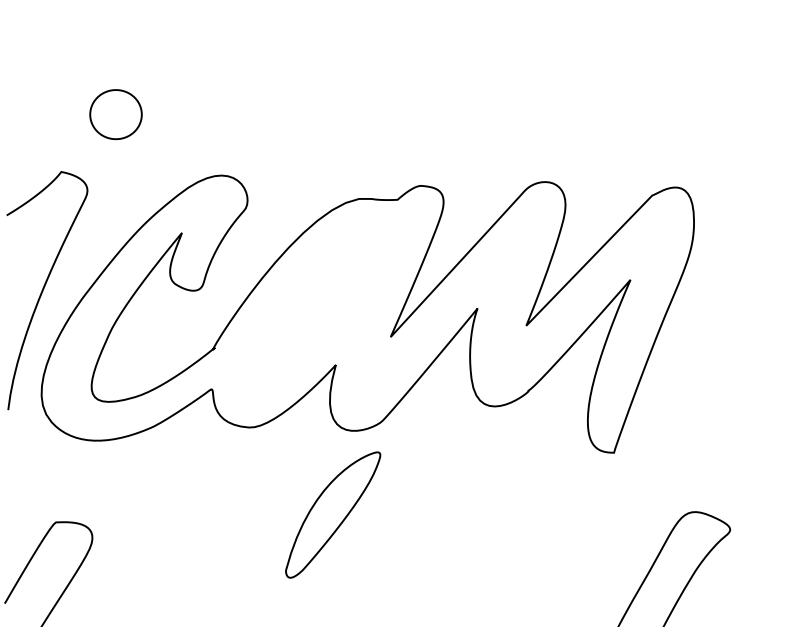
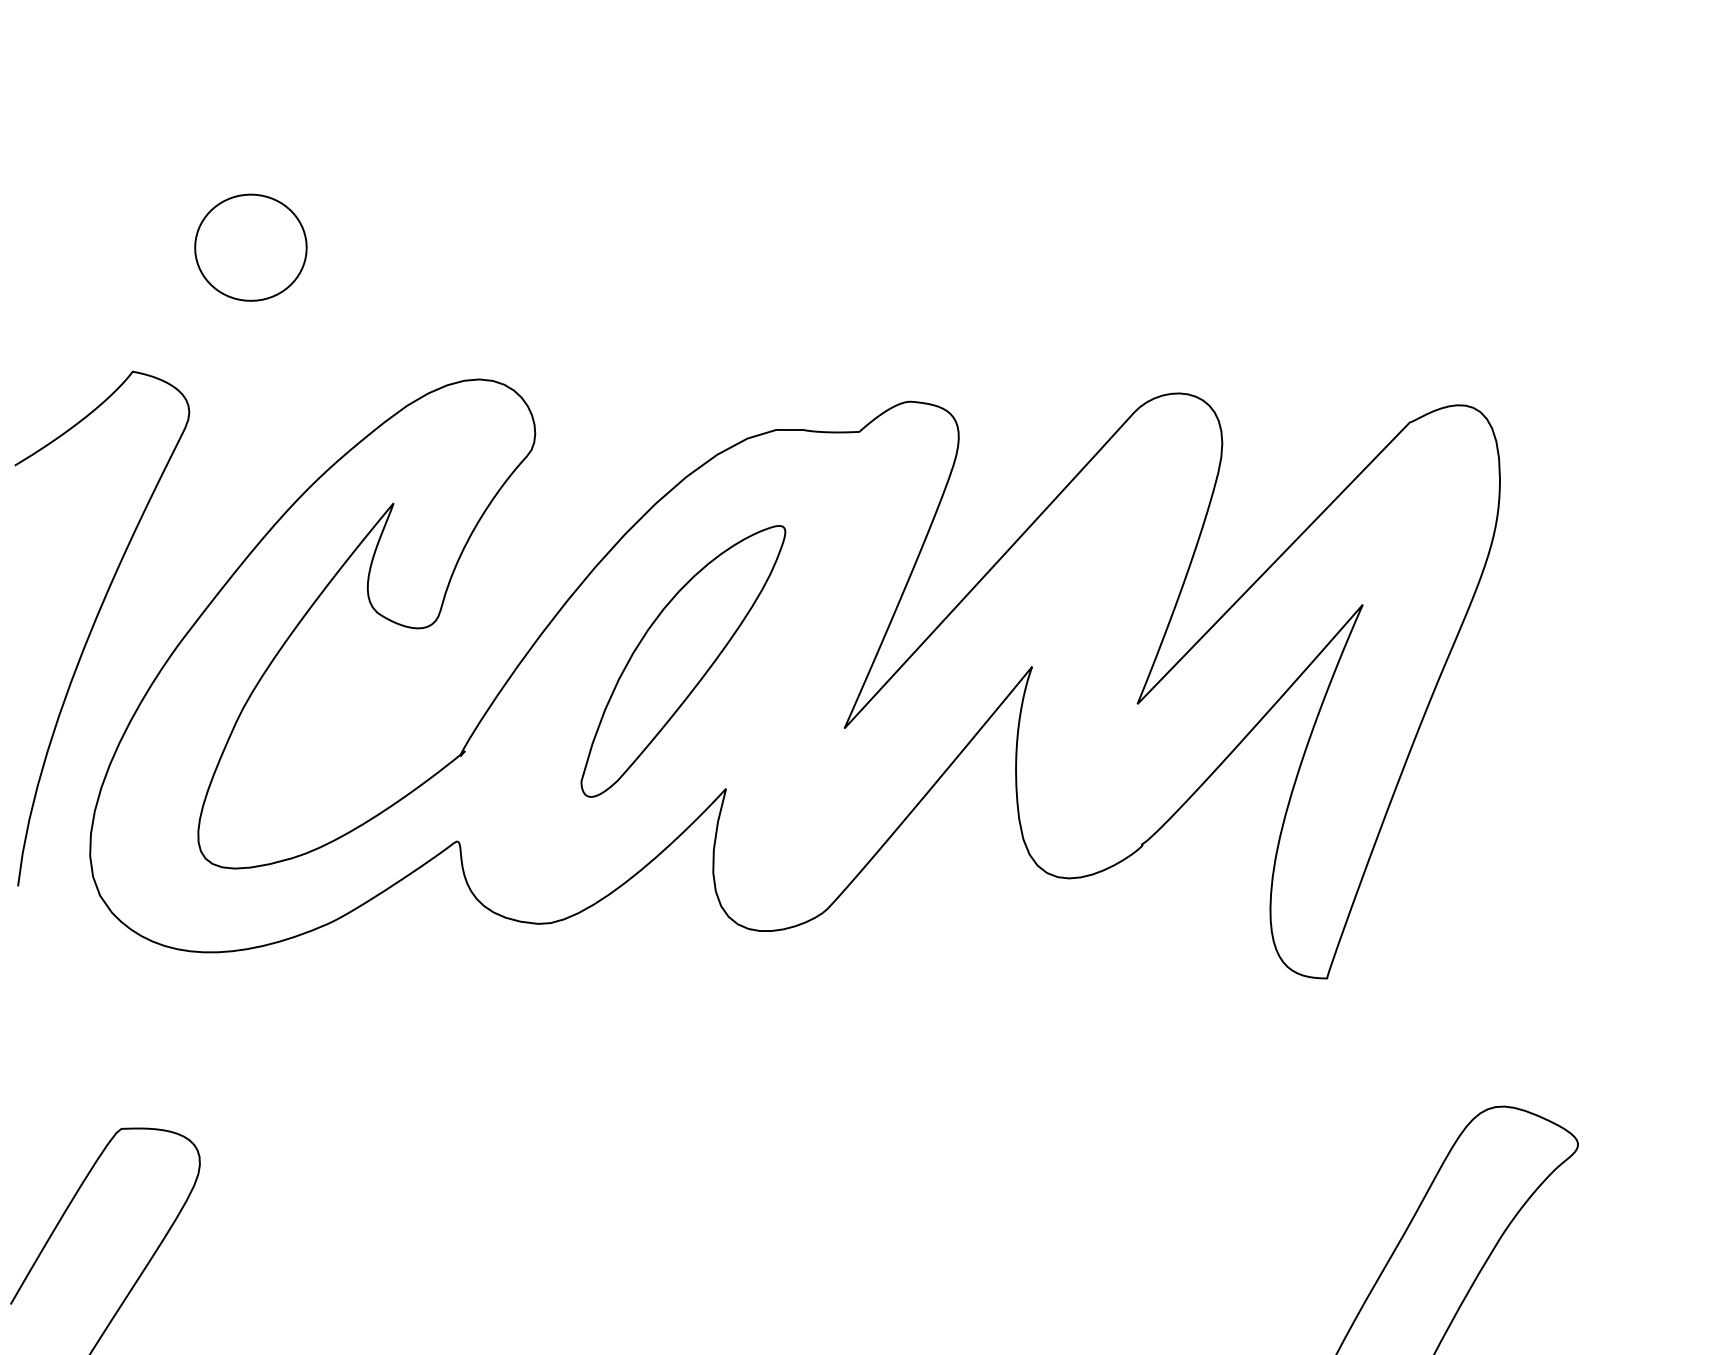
part: (333, 514) -> (684, 660), moved

